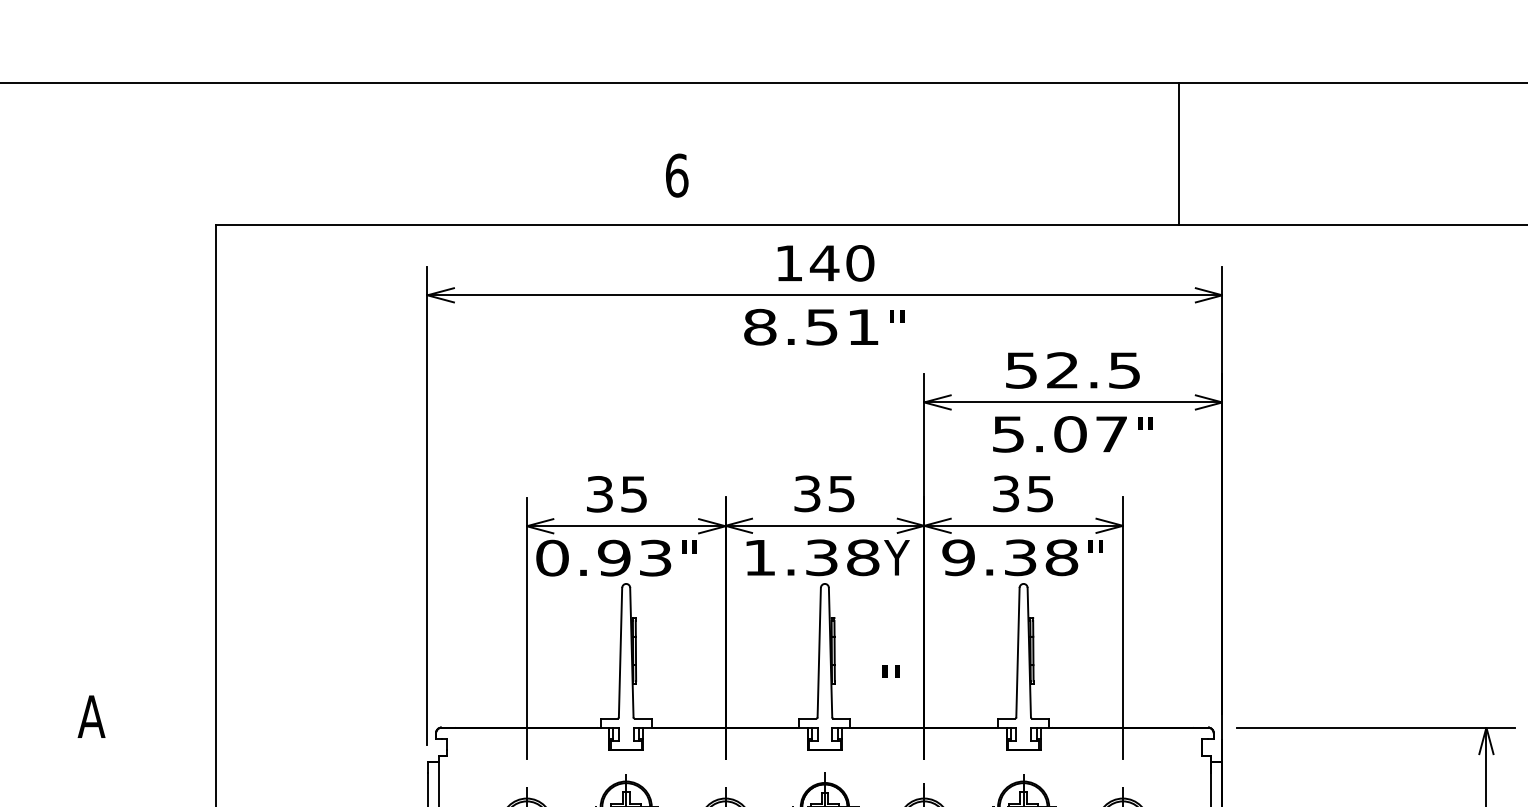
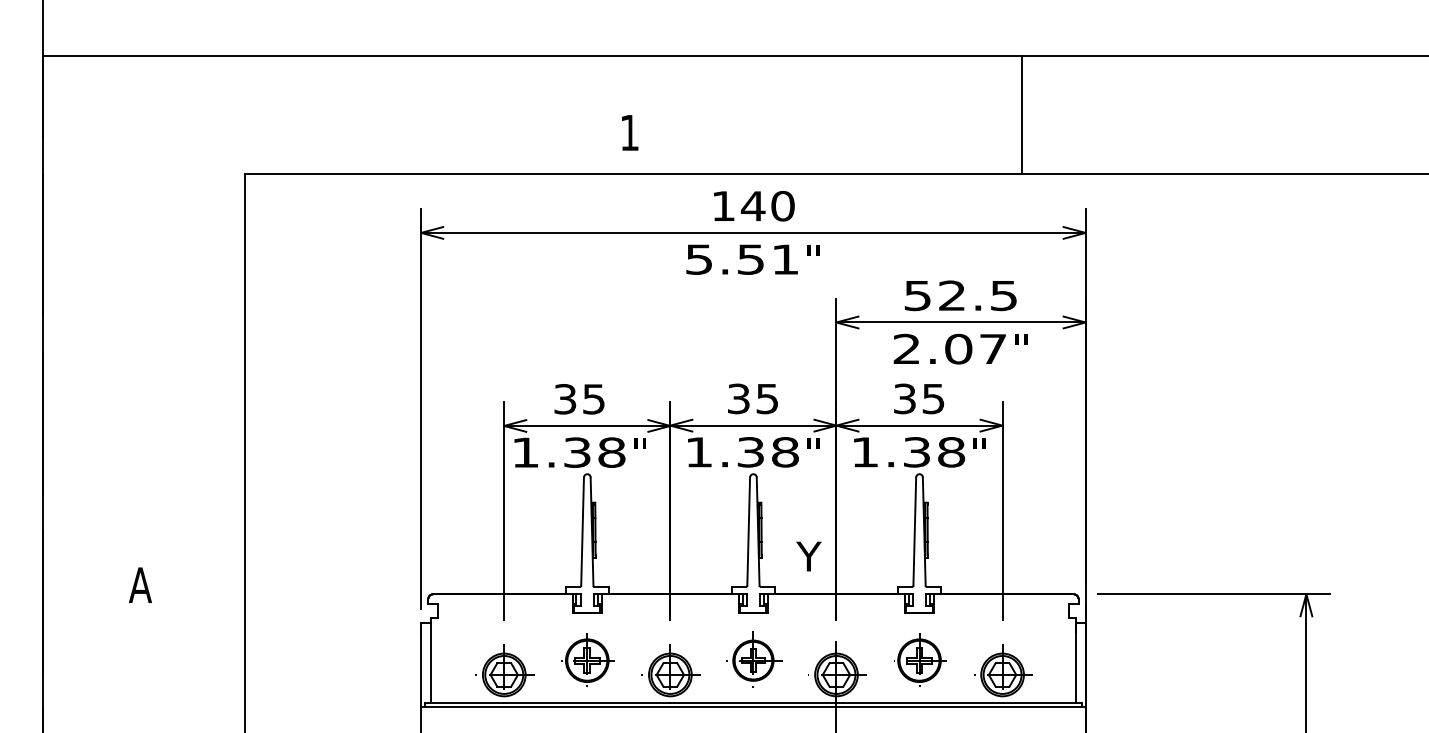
line: (1179, 153) -> (1021, 114), moved
text: (676, 175) -> (629, 132), 6 -> 1
text: (760, 327) -> (699, 259), 8.51 -> 5.51
text: (1008, 433) -> (906, 348), 5.07 -> 2.07
text: (603, 557) -> (568, 452), 0.93 -> 1.38
text: (896, 557) -> (813, 452), Y -> "
text: (957, 557) -> (864, 452), 9.38 -> 1.38
text: (890, 682) -> (808, 556), " -> Y

